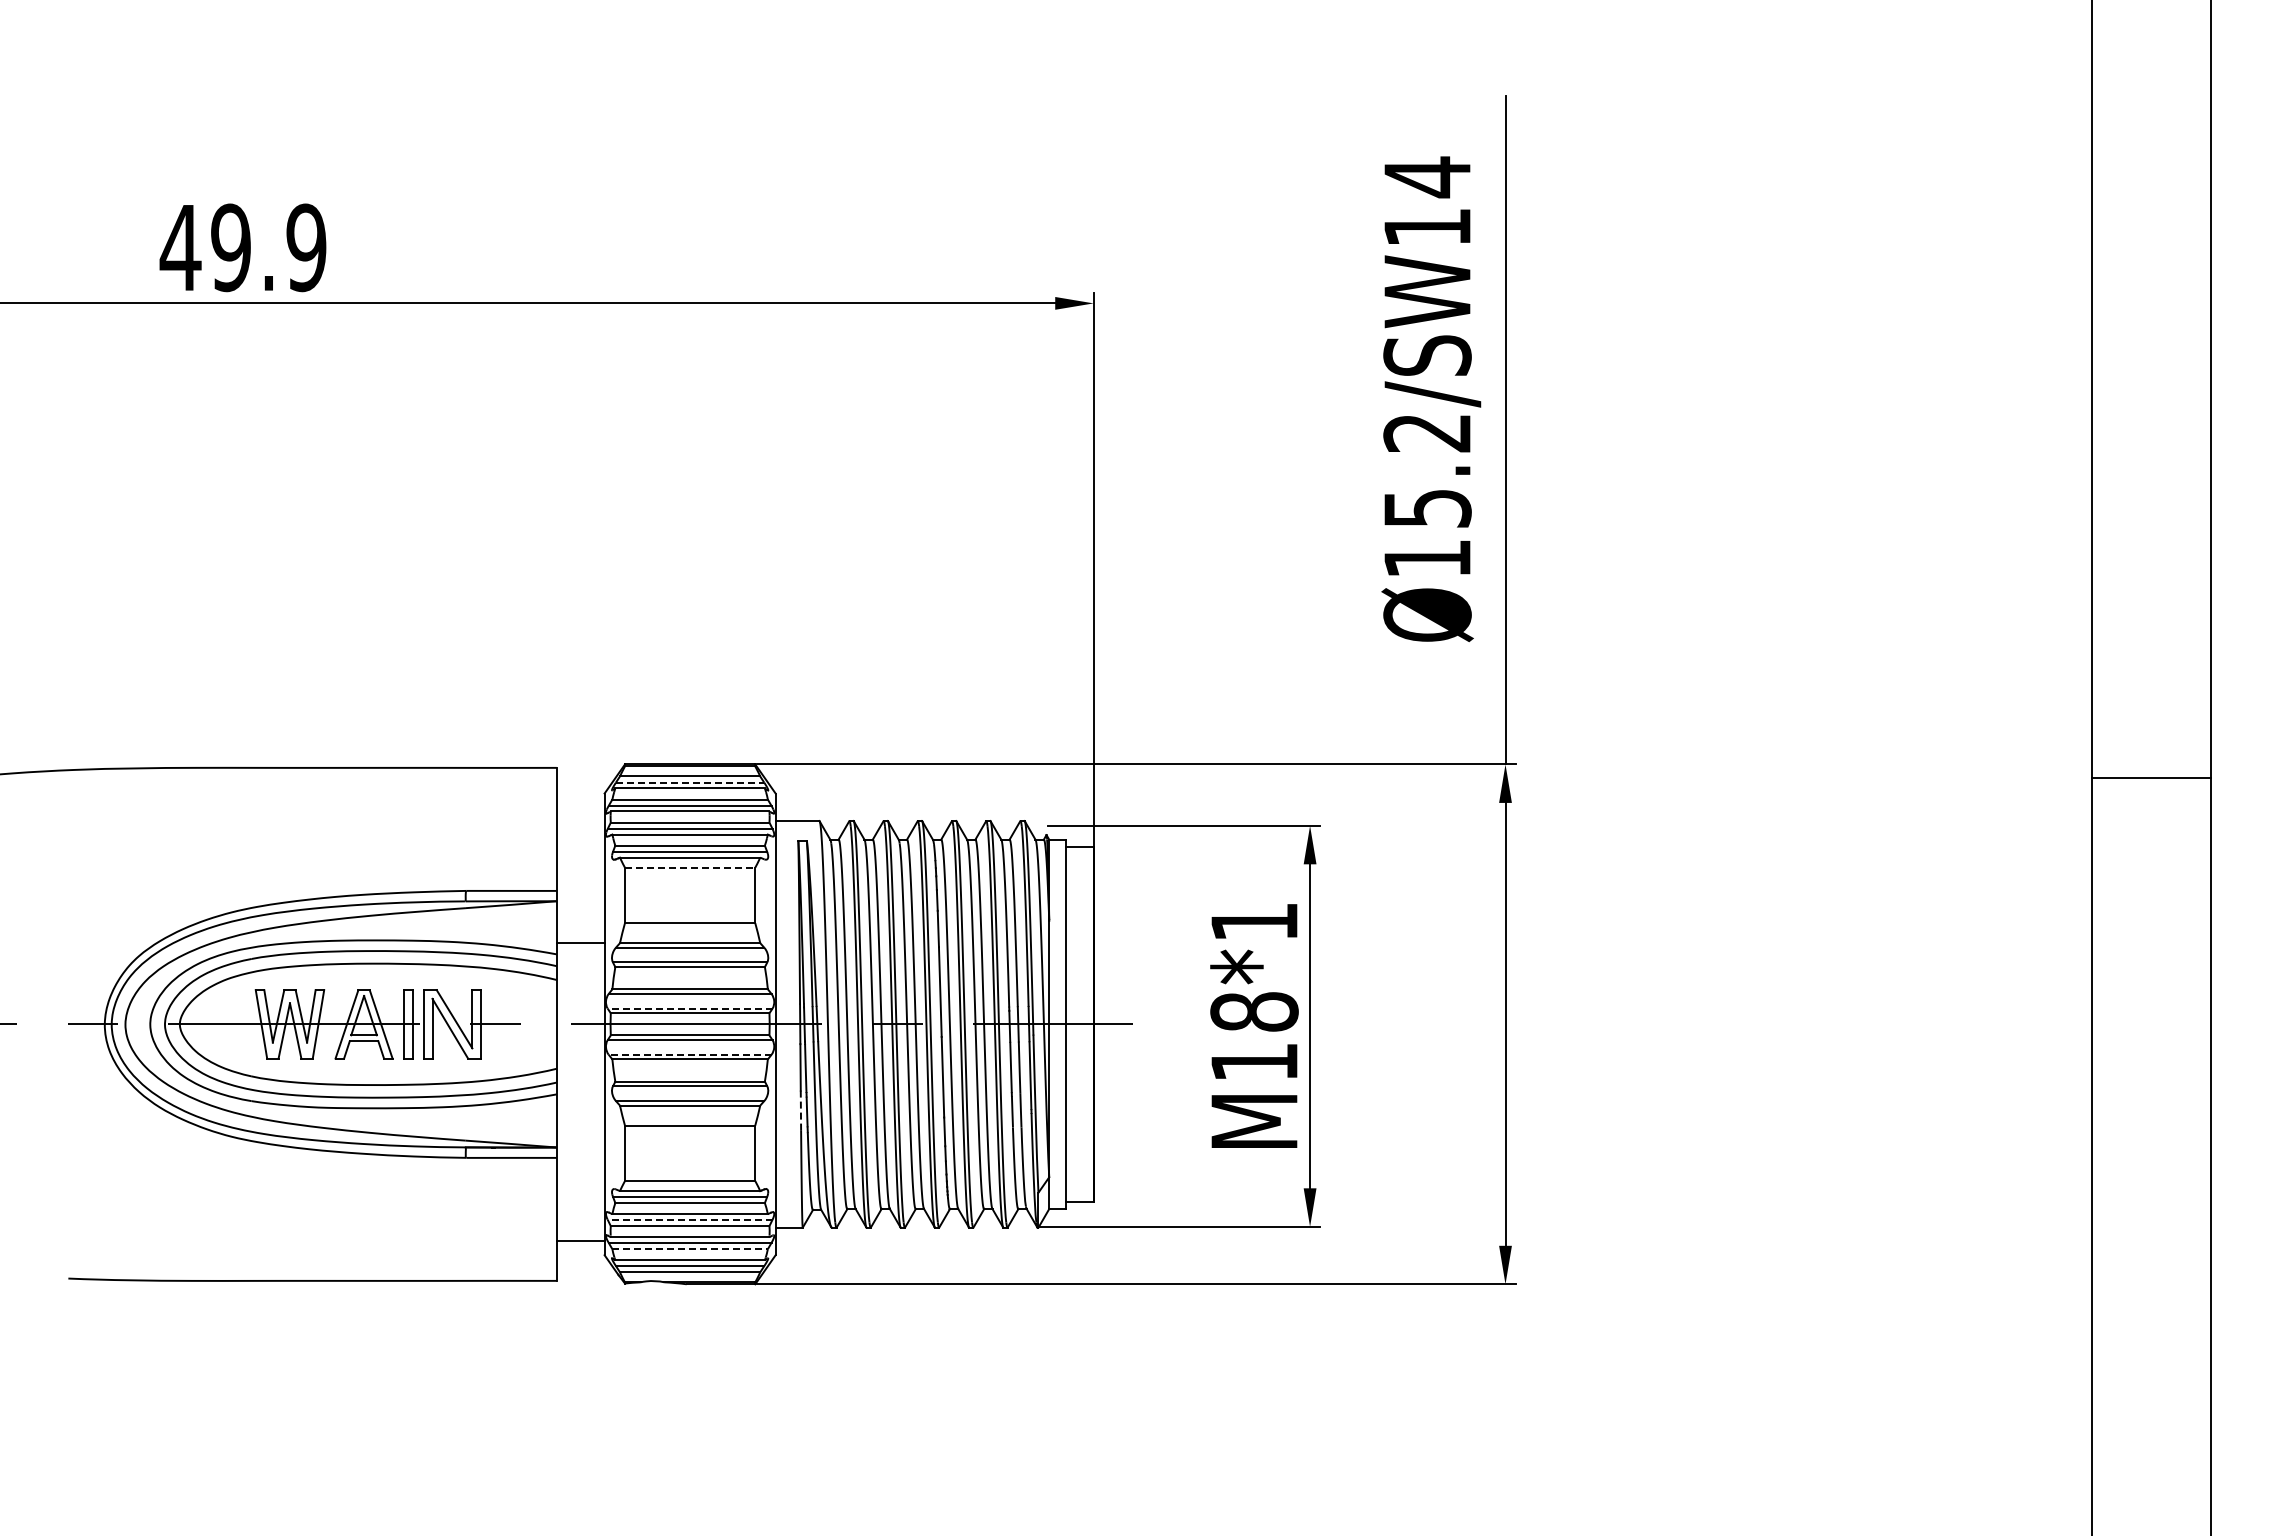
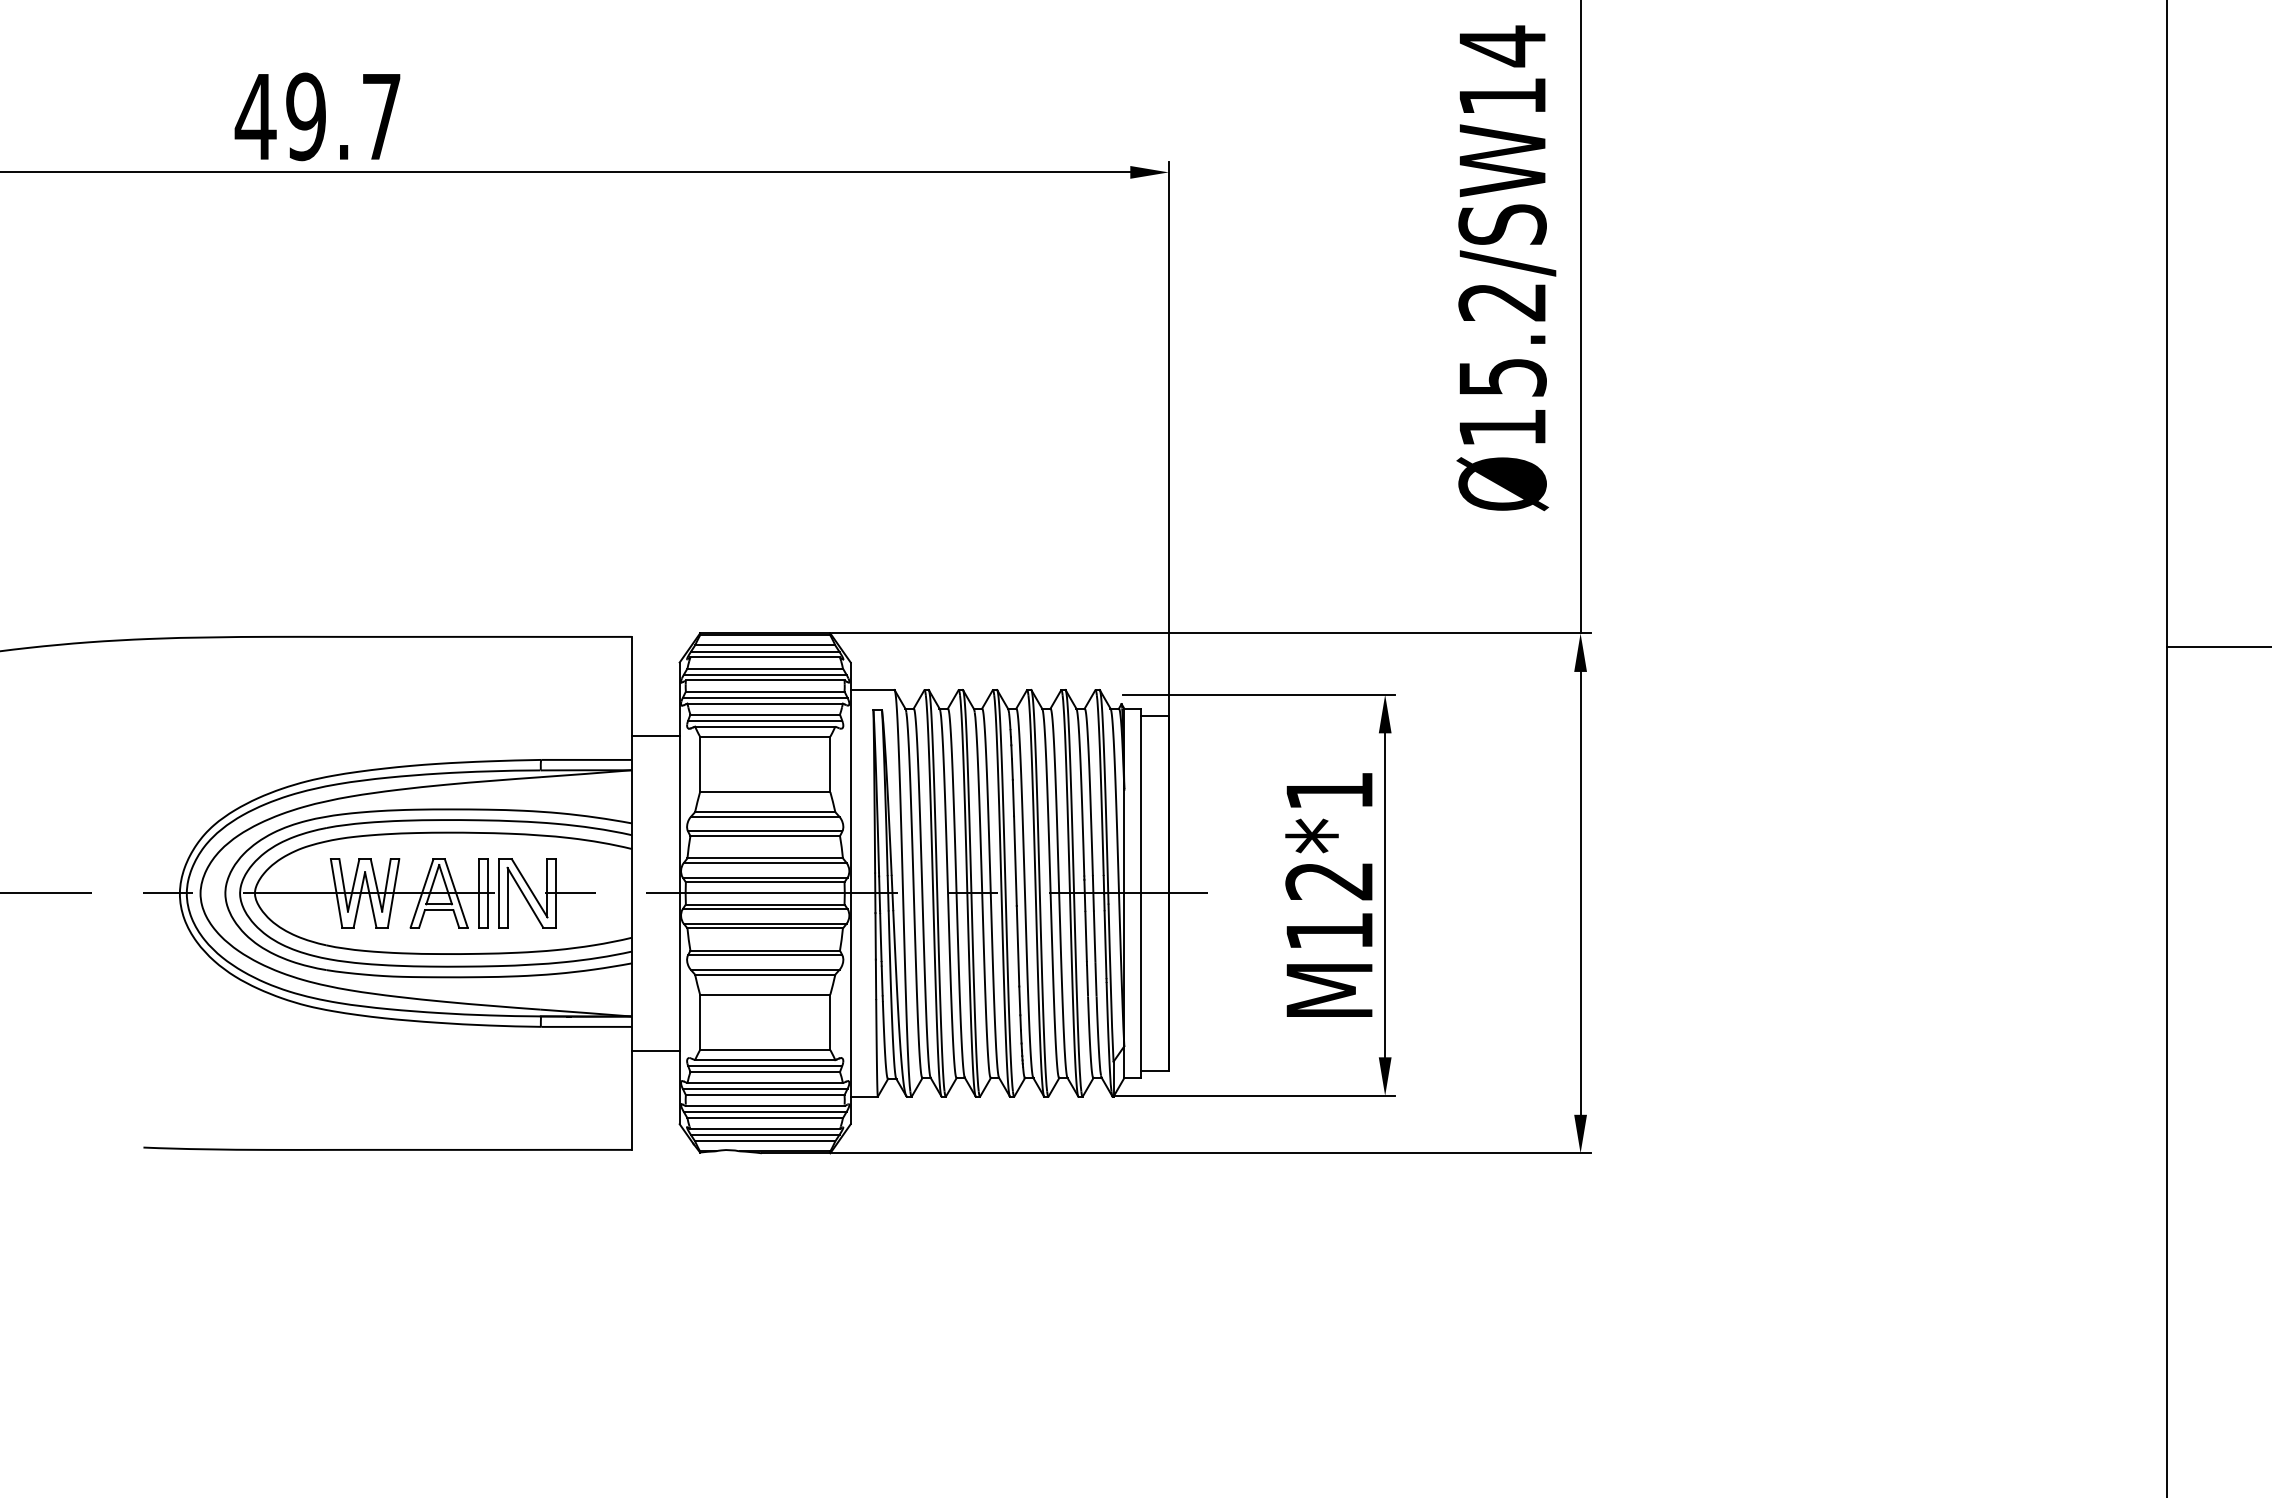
text: (306, 247) -> (381, 116), 49.9 -> 49.7
line: (690, 782) -> (765, 651), dashed -> solid
line: (690, 867) -> (765, 736), dashed -> solid
line: (580, 943) -> (655, 736), moved
line: (689, 1008) -> (764, 877), dashed -> solid
text: (1254, 1011) -> (1329, 880), M18*1 -> M12*1
line: (689, 1054) -> (764, 923), dashed -> solid
line: (800, 1110) -> (875, 979), dashed -> solid
line: (689, 1219) -> (764, 1088), dashed -> solid
line: (580, 1240) -> (655, 1050), moved
line: (690, 1249) -> (765, 1118), dashed -> solid

